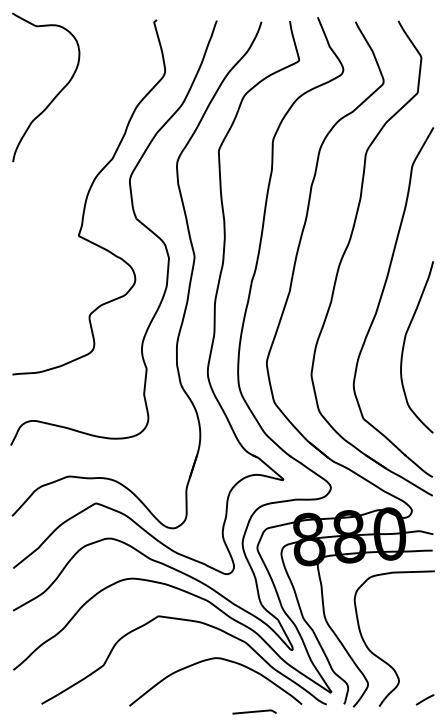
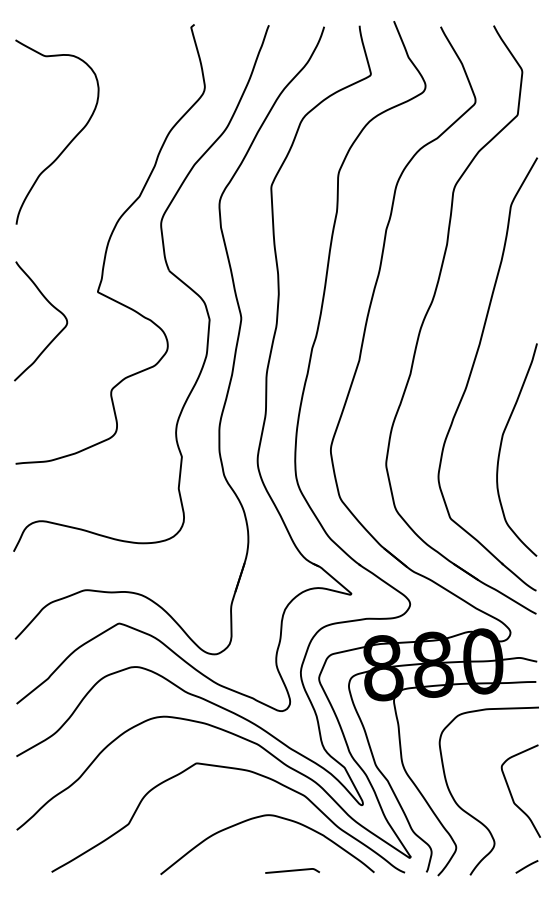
curve: (57, 93) -> (71, 139), moved
curve: (43, 249) -> (54, 308), added
curve: (404, 346) -> (501, 448), moved
curve: (412, 639) -> (511, 792), added
curve: (254, 711) -> (292, 870), moved

